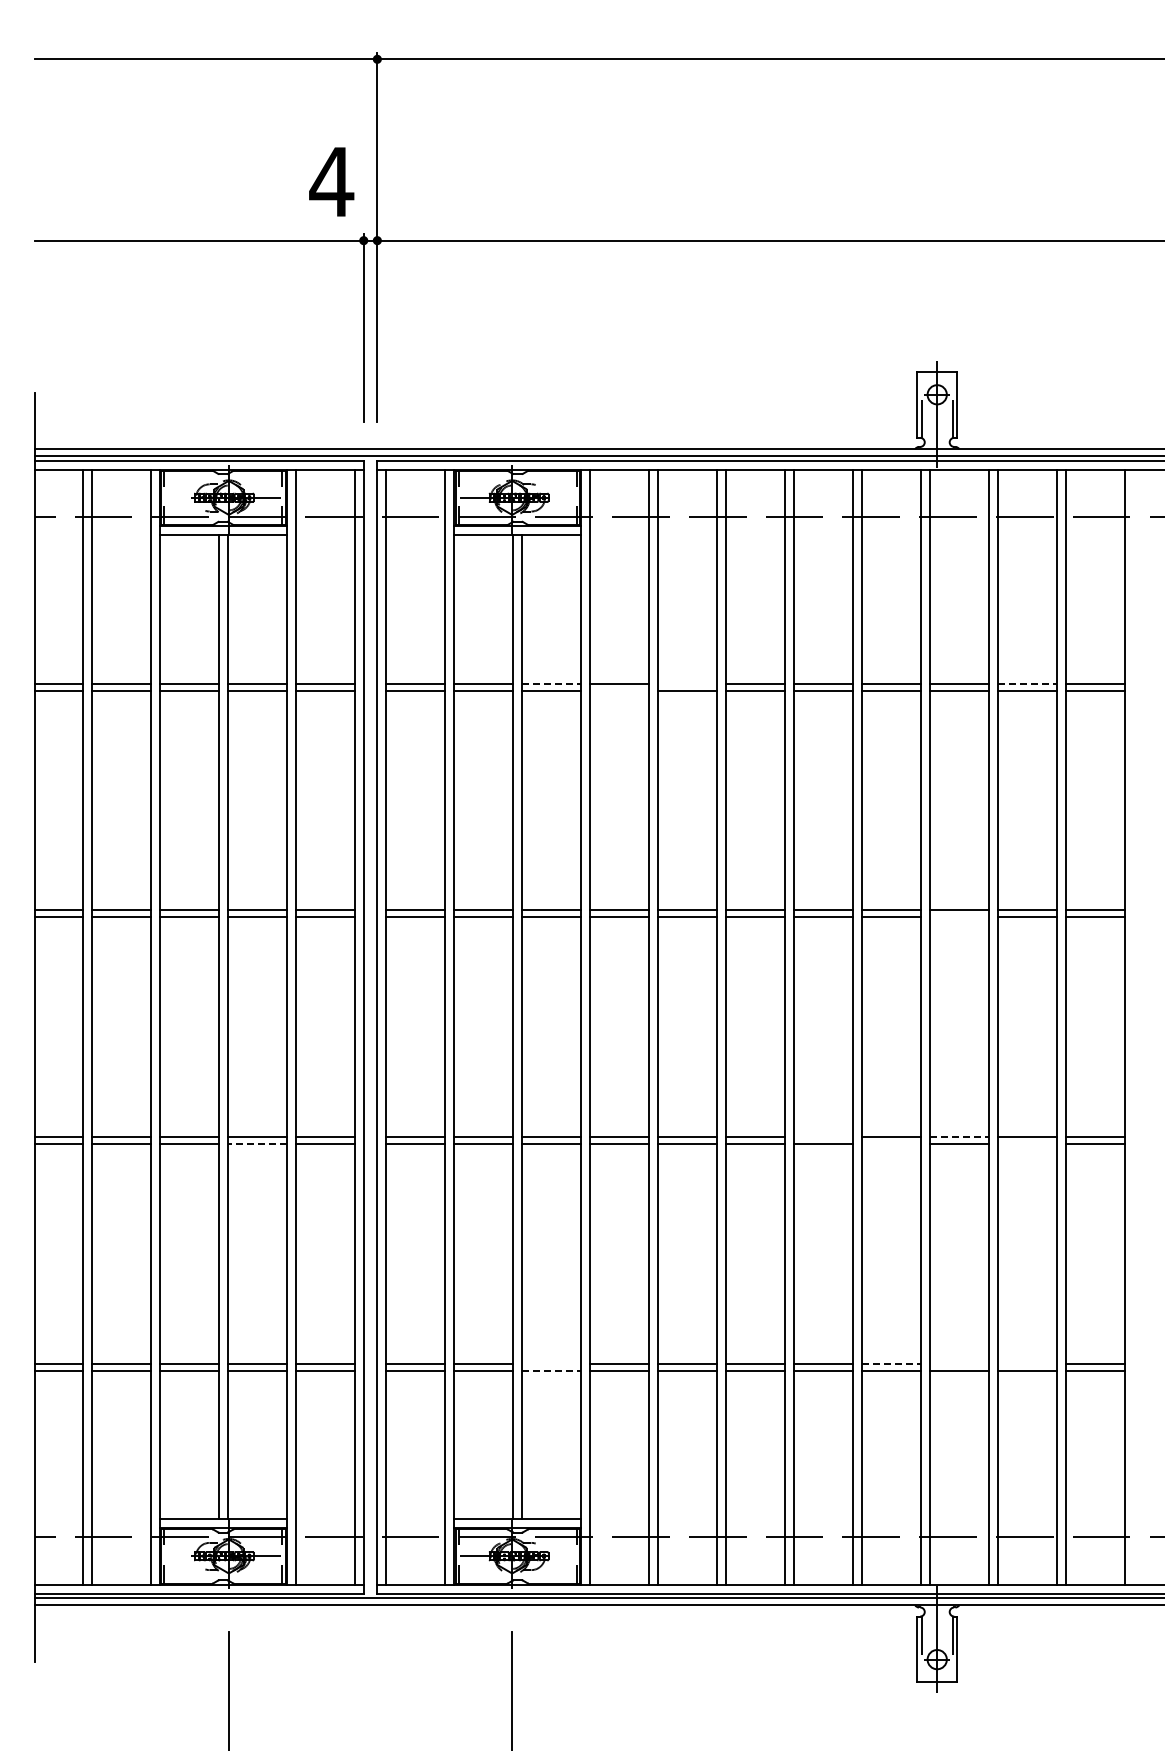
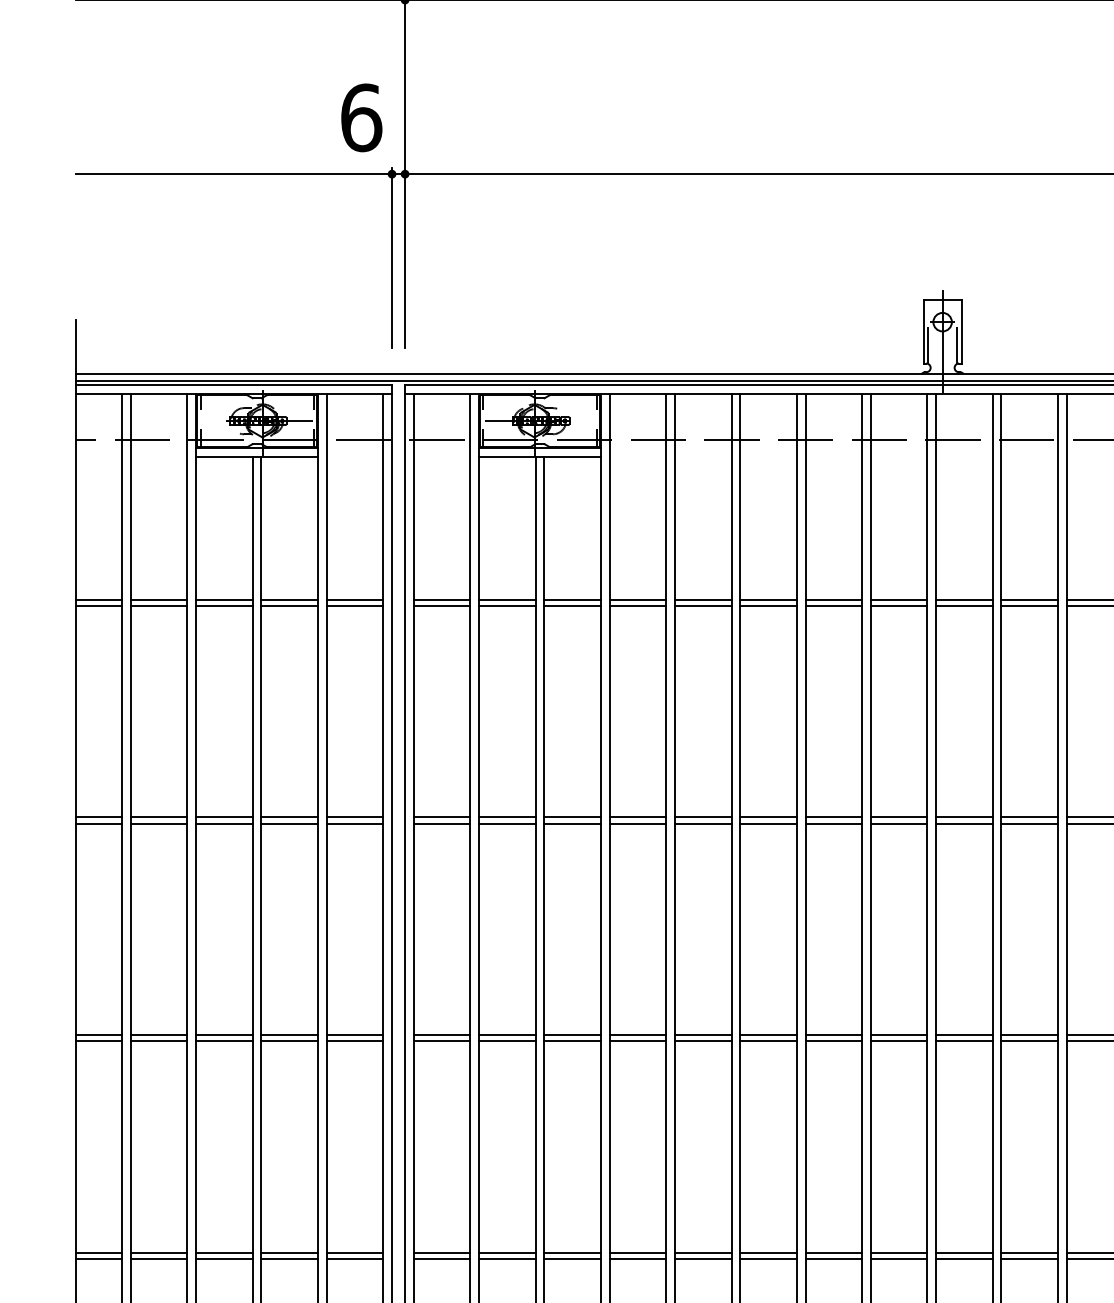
text: (331, 181) -> (361, 117), 4 -> 6
line: (552, 683) -> (573, 599), dashed -> solid
line: (687, 683) -> (702, 599), added
line: (1028, 683) -> (1030, 599), dashed -> solid
line: (619, 690) -> (637, 606), added
line: (959, 917) -> (964, 824), added
line: (823, 1137) -> (833, 1035), added
line: (960, 1137) -> (964, 1035), dashed -> solid
line: (256, 1143) -> (289, 1041), dashed -> solid
line: (891, 1143) -> (898, 1041), added
line: (1027, 1143) -> (1029, 1041), added
line: (551, 1363) -> (572, 1252), added
line: (892, 1363) -> (899, 1252), dashed -> solid
line: (959, 1363) -> (964, 1252), added
line: (1027, 1363) -> (1029, 1252), added
line: (552, 1370) -> (573, 1258), dashed -> solid

